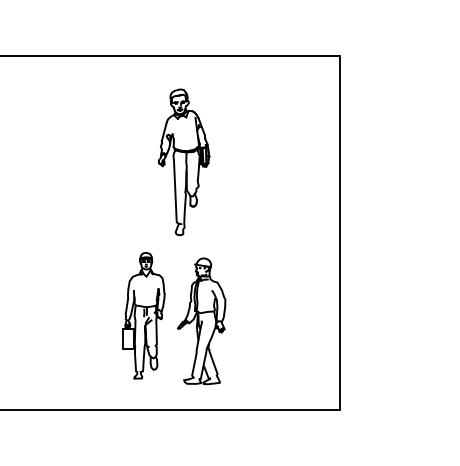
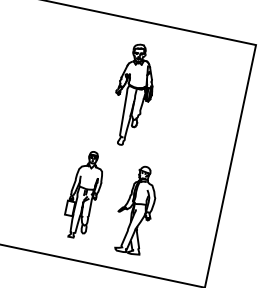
part: (201, 321) -> (135, 209), moved

